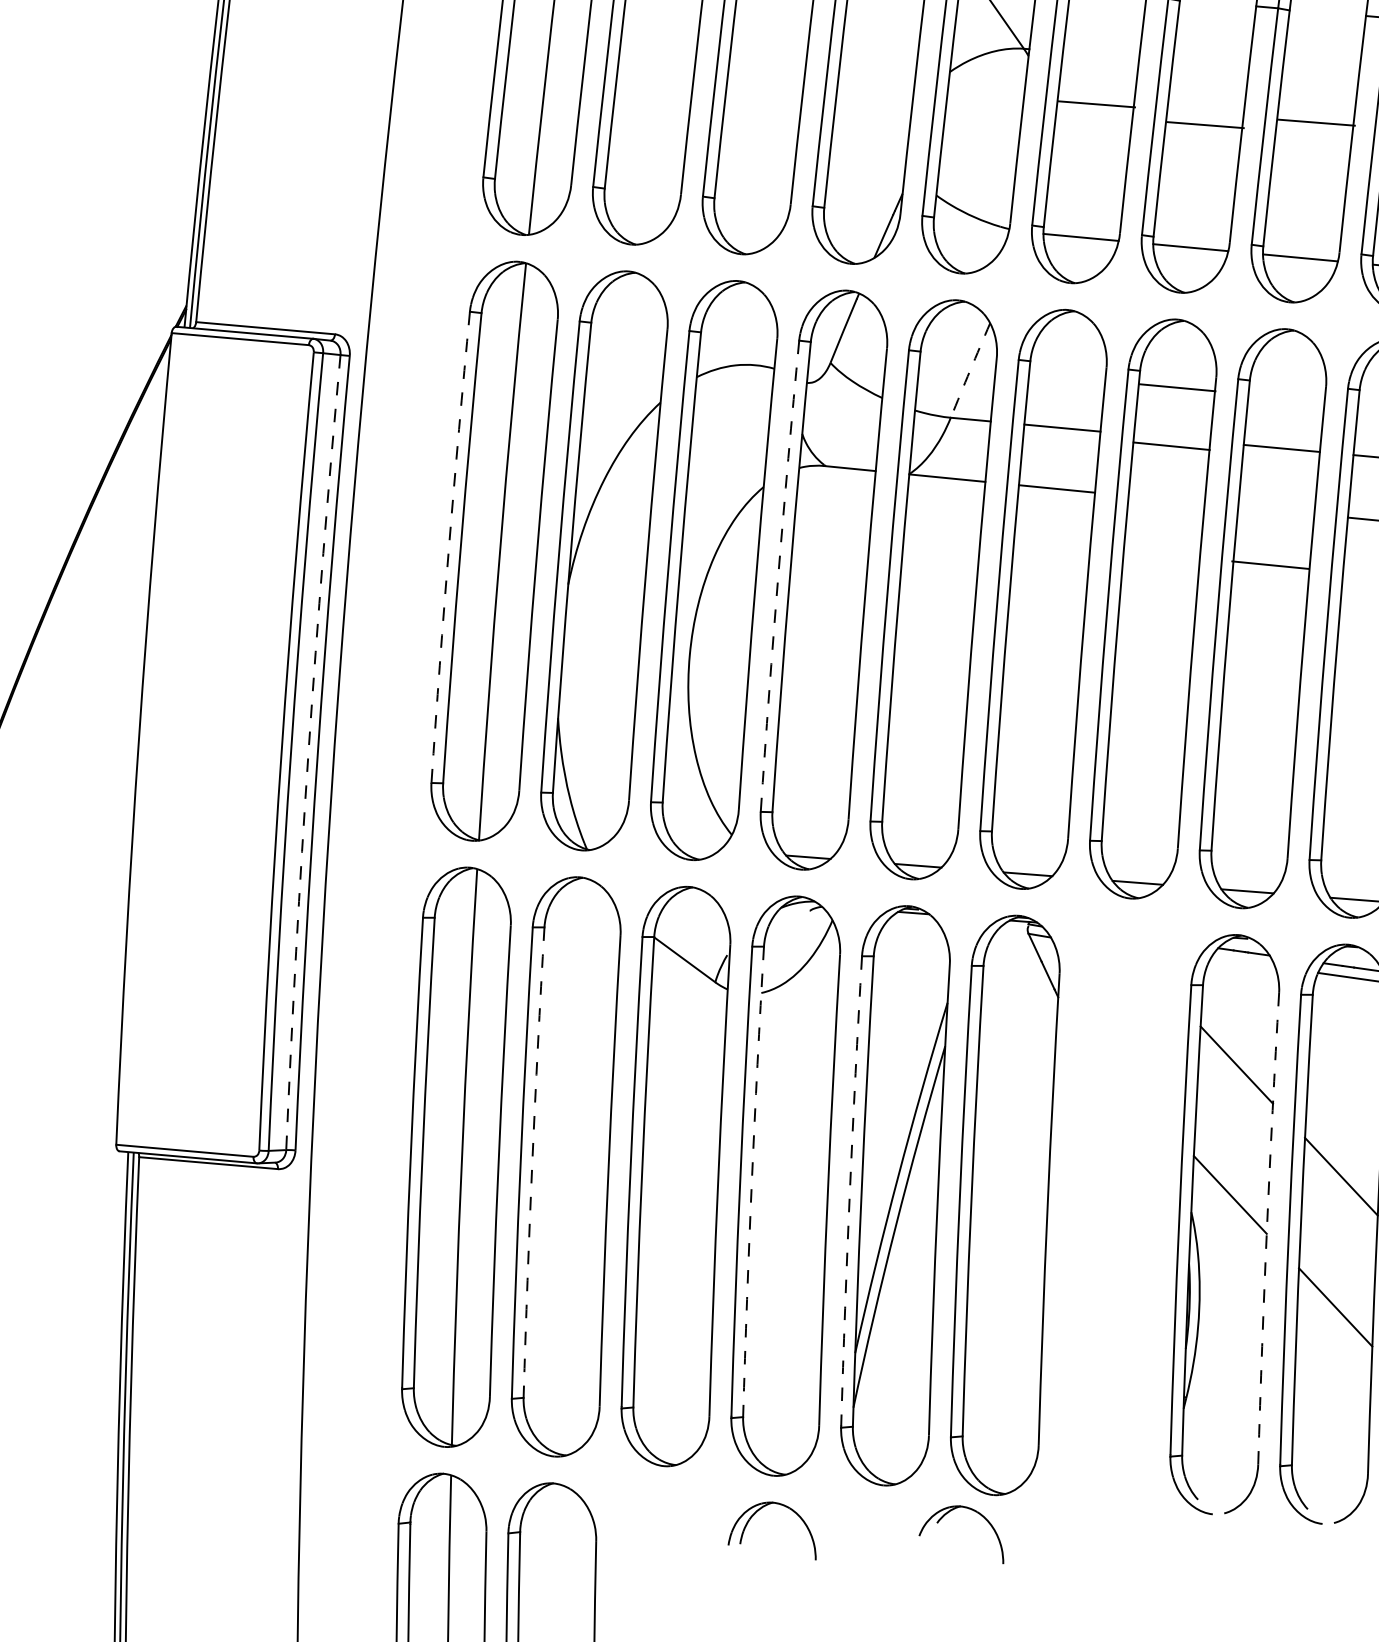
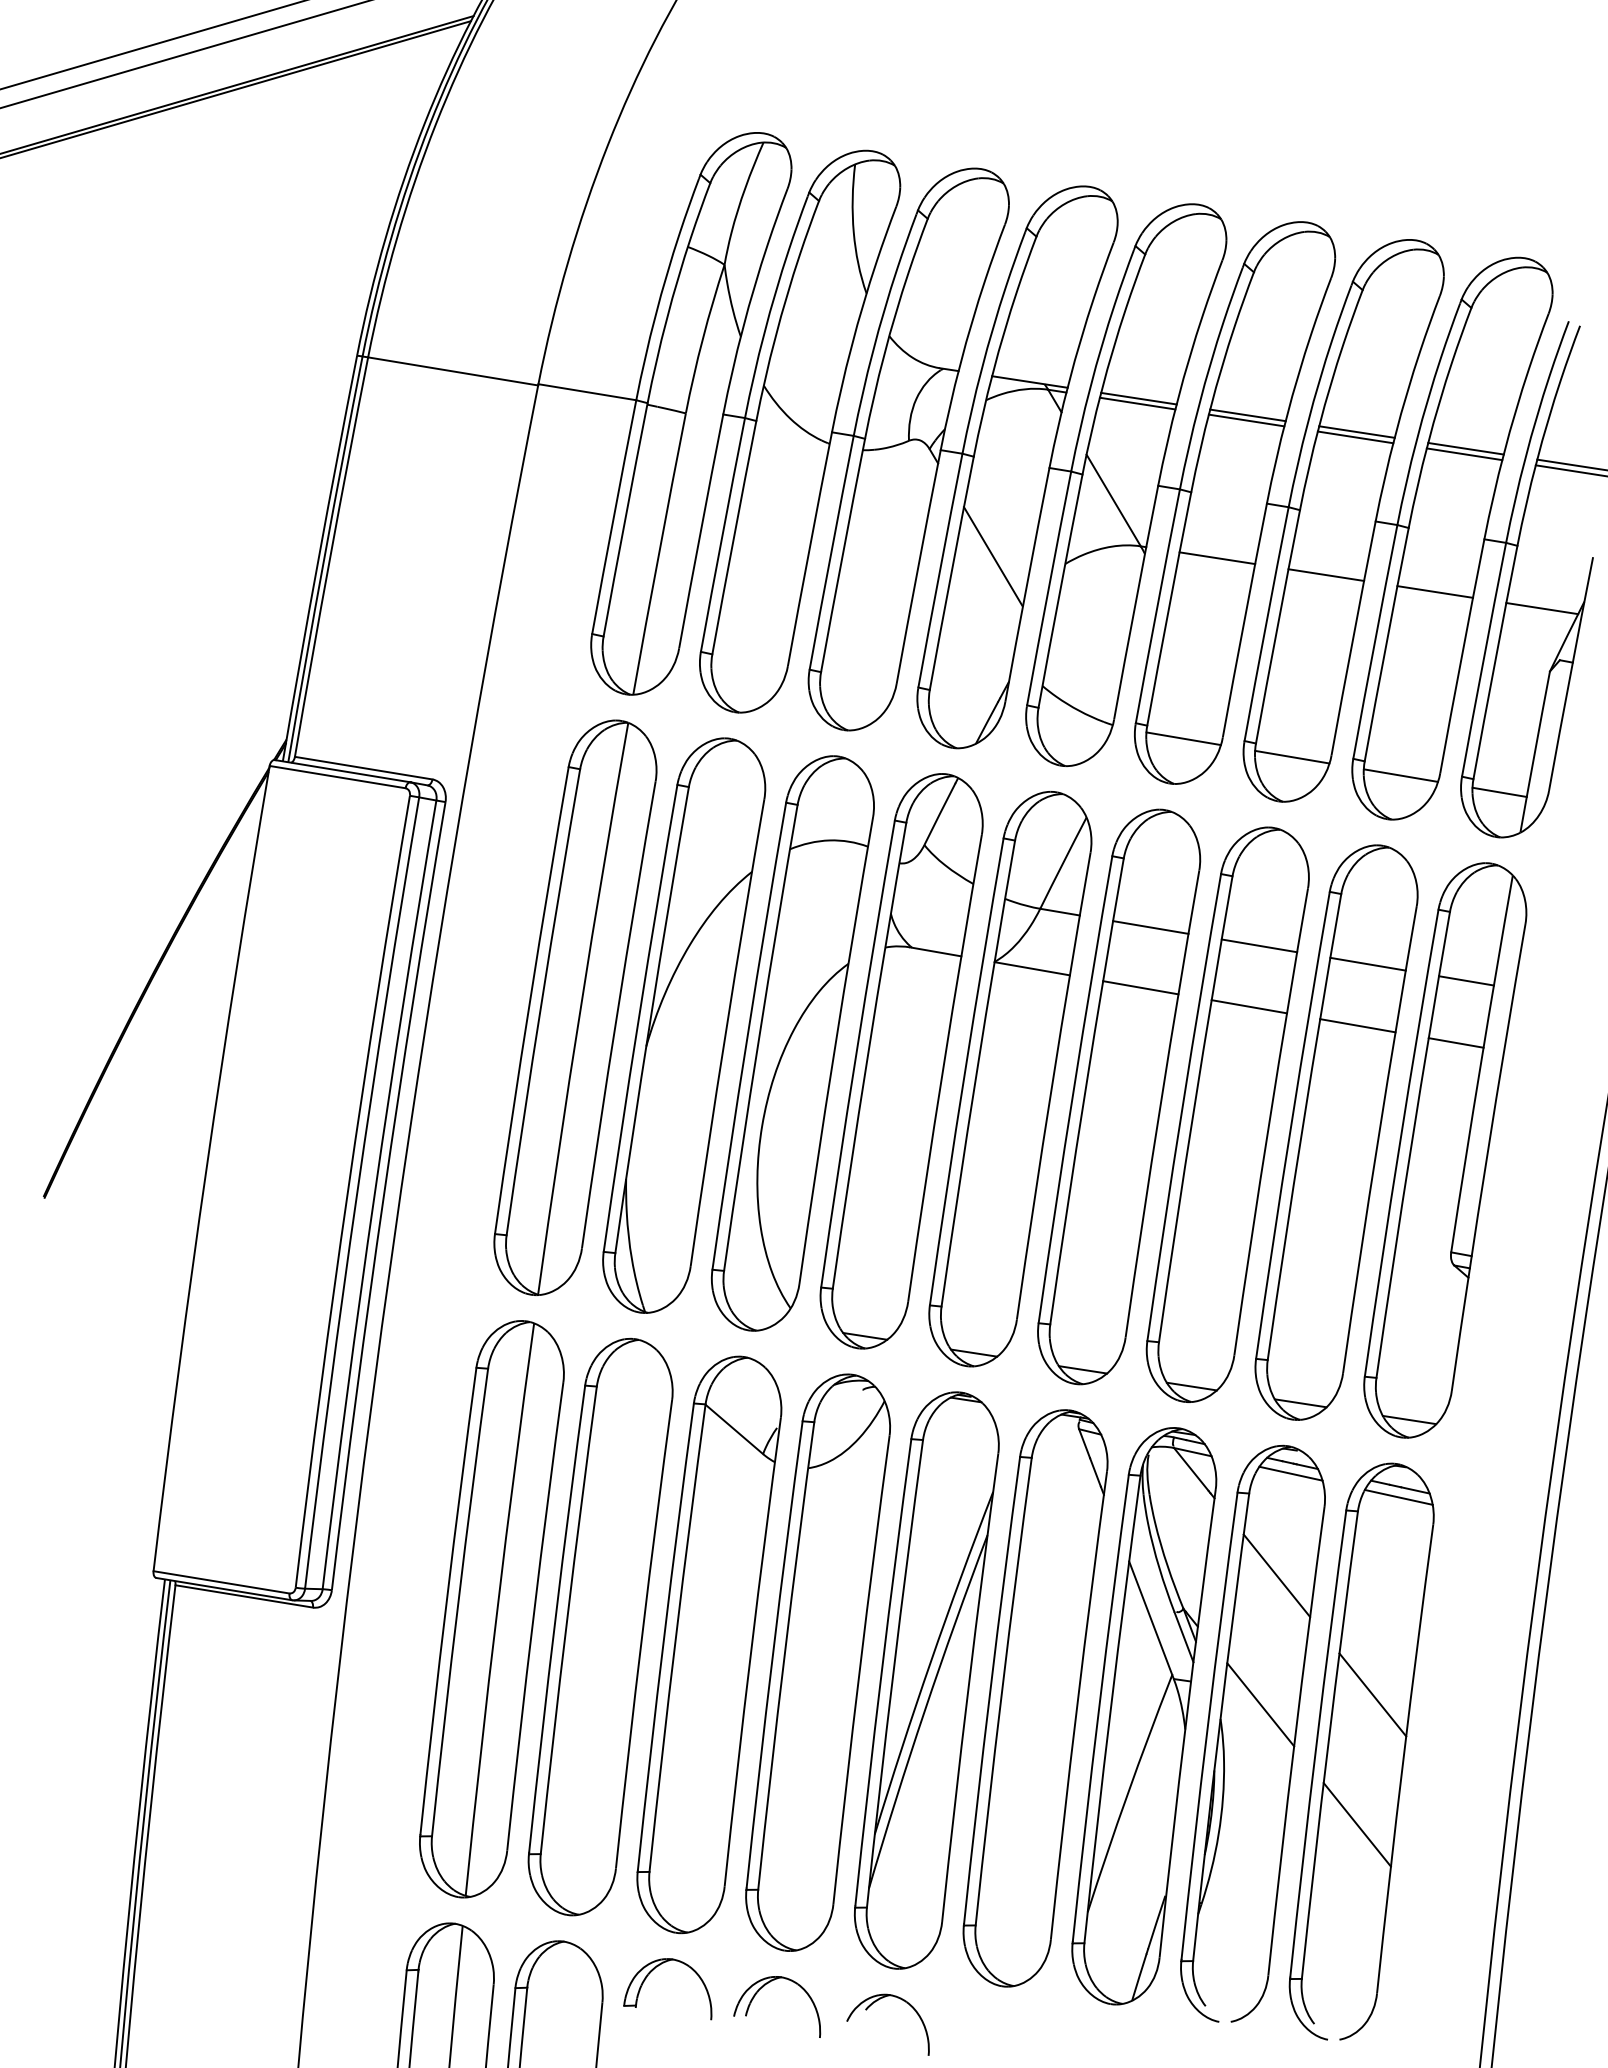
line: (876, 70) -> (992, 556), added
line: (1096, 104) -> (1217, 558), moved
line: (1316, 122) -> (1435, 591), moved
line: (1205, 124) -> (1326, 574), moved
arc: (970, 370) -> (1063, 863), dashed -> solid
line: (1177, 387) -> (1259, 945), moved
line: (1170, 446) -> (1248, 1006), moved
arc: (449, 547) -> (530, 1000), dashed -> solid
line: (1269, 564) -> (1357, 1025), moved
arc: (778, 575) -> (856, 1053), dashed -> solid
arc: (308, 752) -> (374, 1194), dashed -> solid
line: (1242, 962) -> (1290, 1473), added
arc: (532, 1162) -> (567, 1620), dashed -> solid
arc: (751, 1181) -> (784, 1655), dashed -> solid
arc: (849, 1191) -> (881, 1672), dashed -> solid
part: (1115, 1215) -> (1144, 1716), added
arc: (1266, 1228) -> (1294, 1740), dashed -> solid
part: (639, 1512) -> (647, 1977), added
part: (941, 1519) -> (870, 2006), moved

